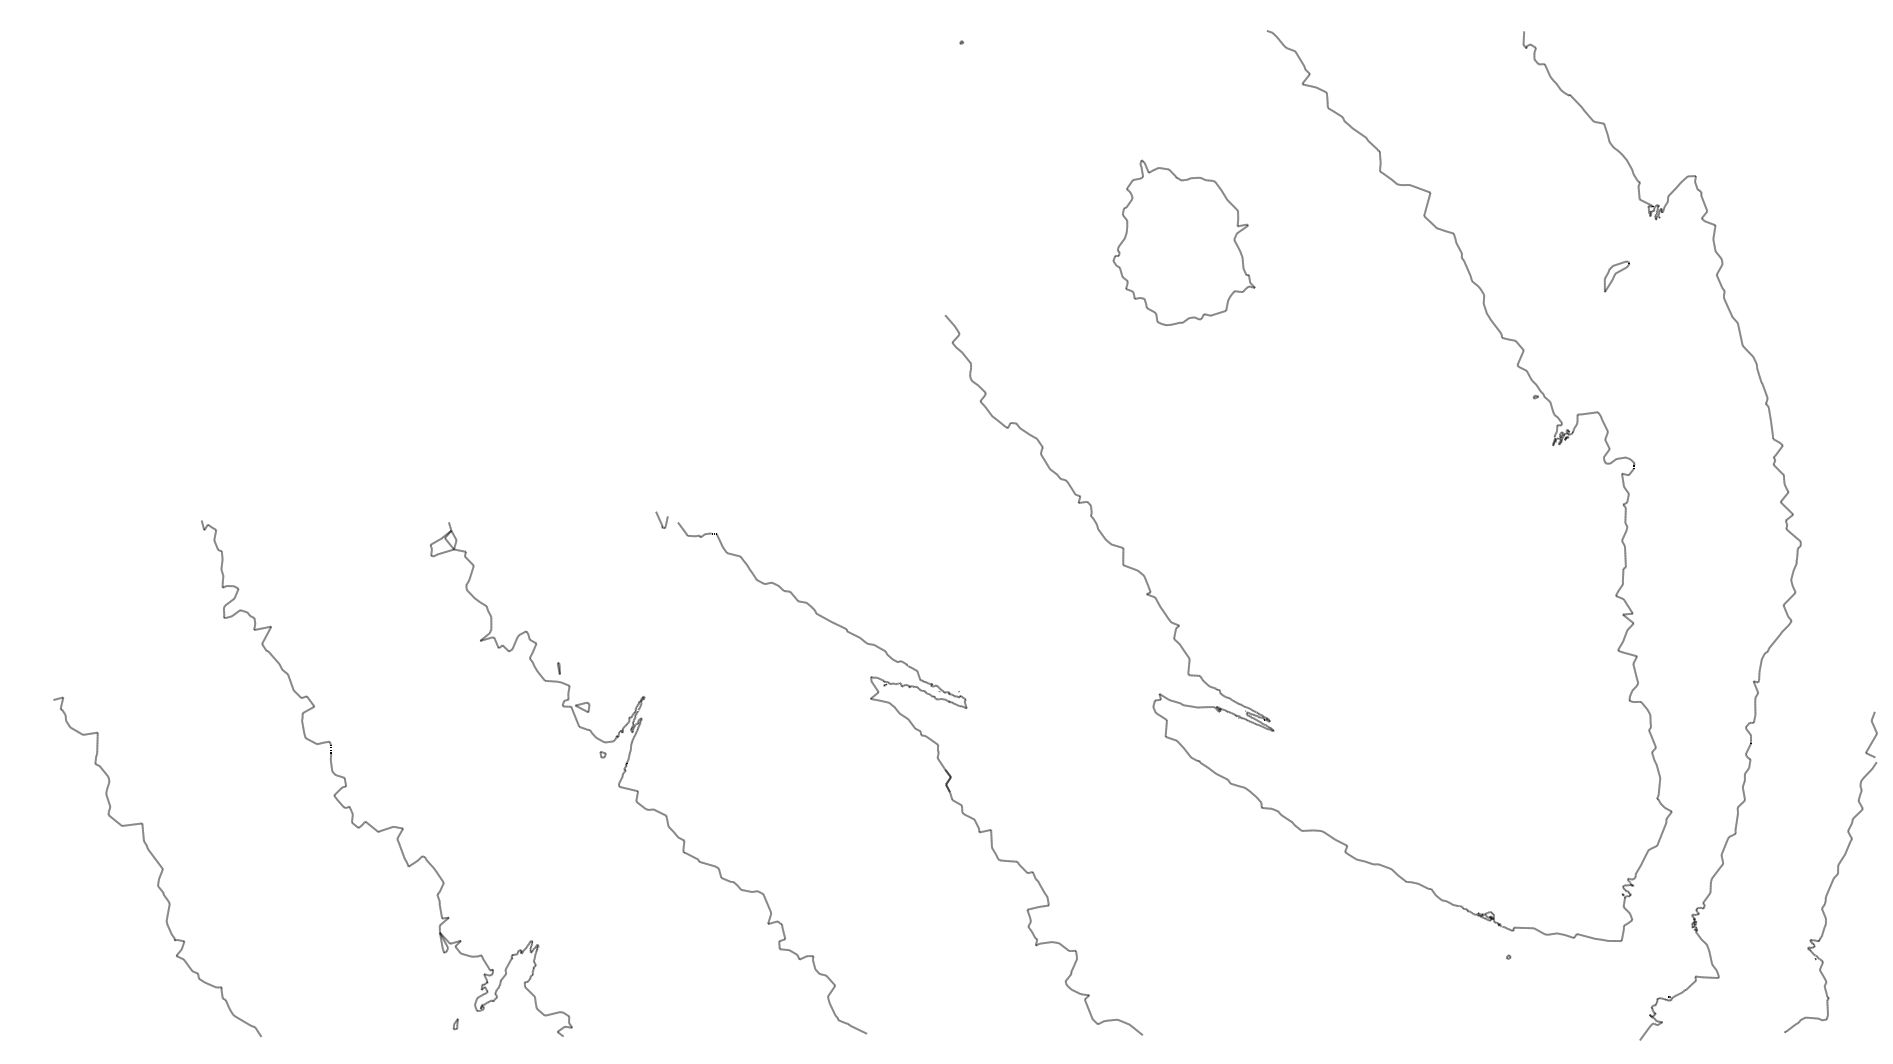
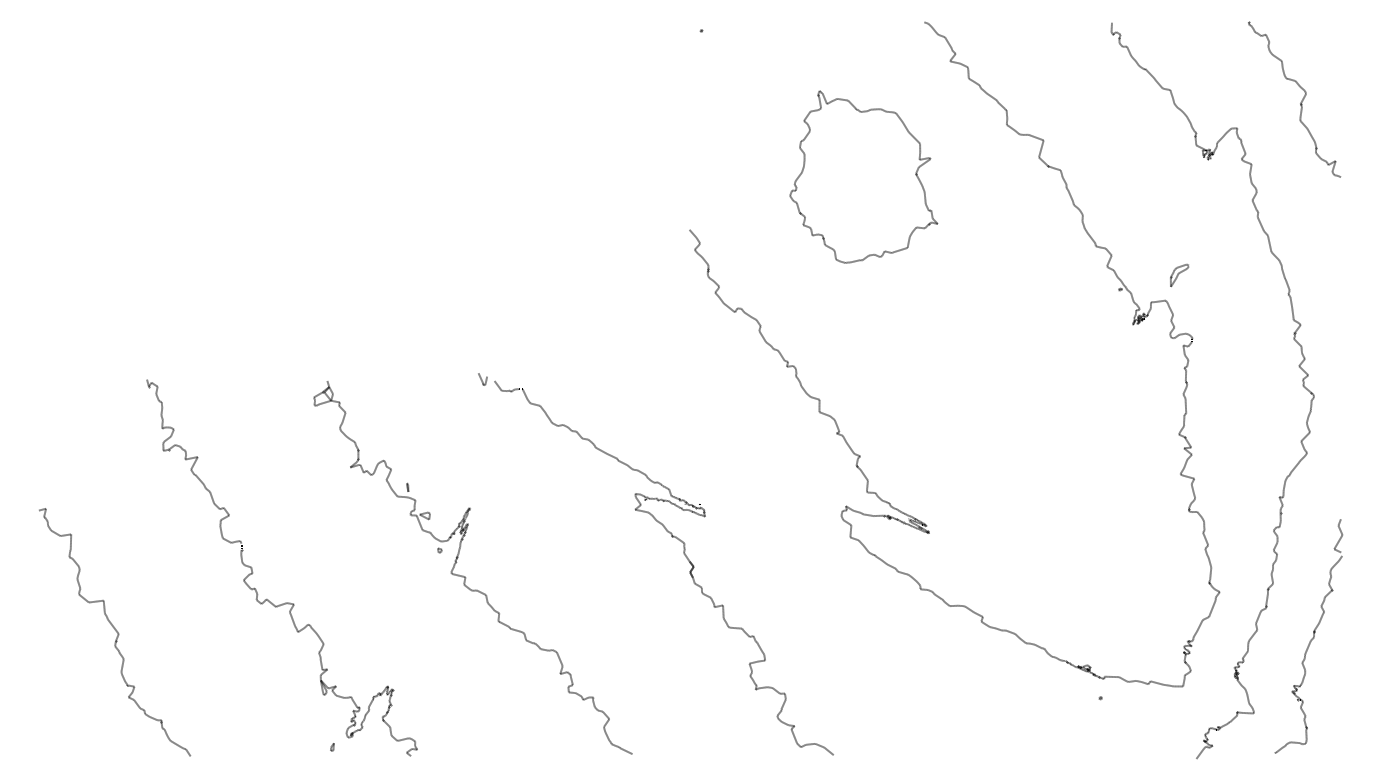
curve: (1782, 140) -> (1300, 102), added
part: (1183, 242) -> (863, 176), size x1.43
part: (1616, 276) -> (1179, 275), moved
part: (1830, 872) -> (1308, 636), moved

